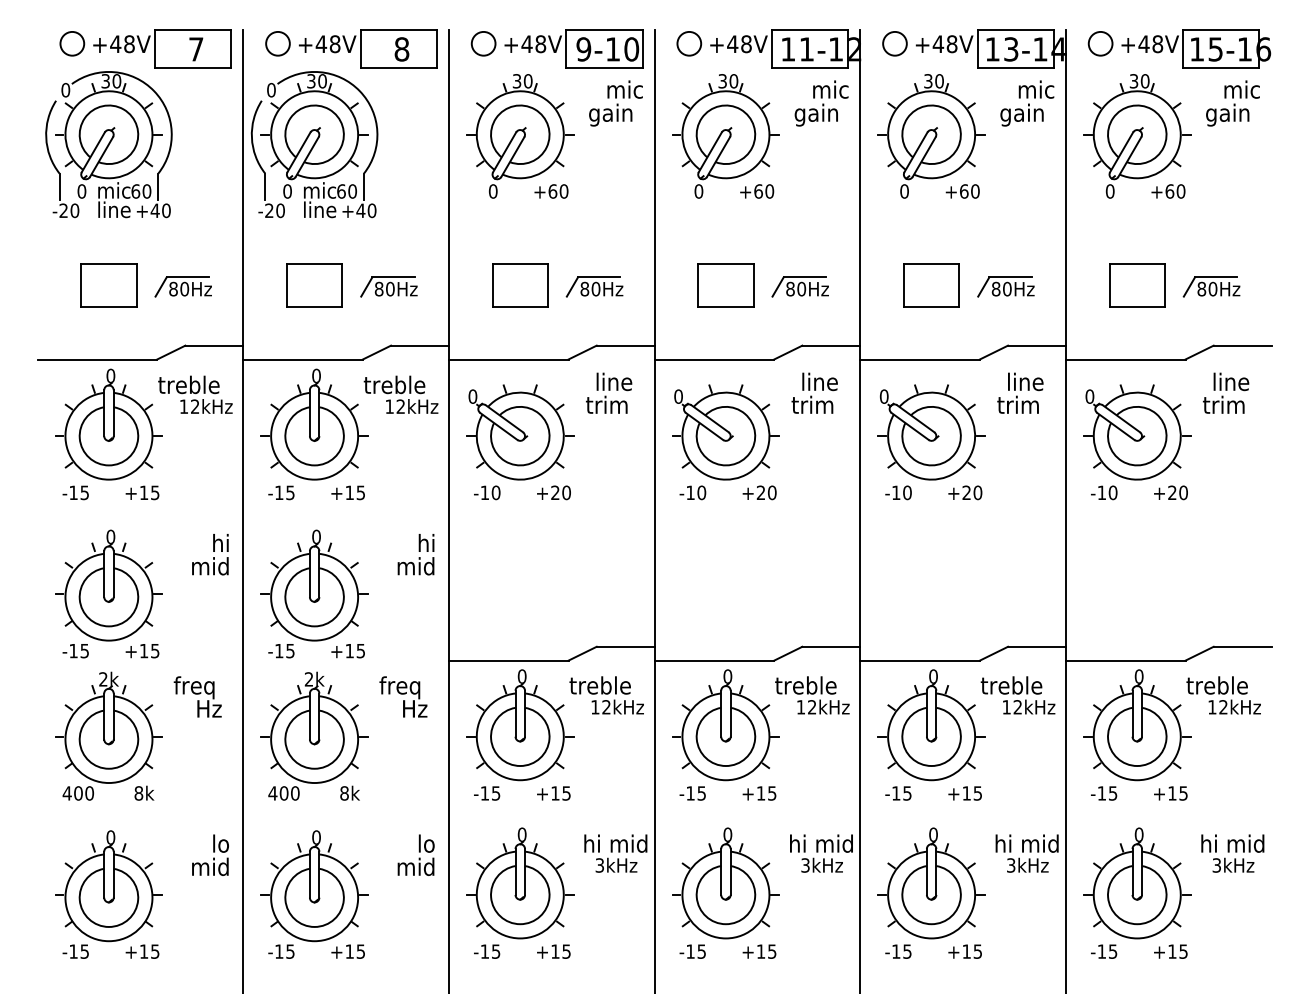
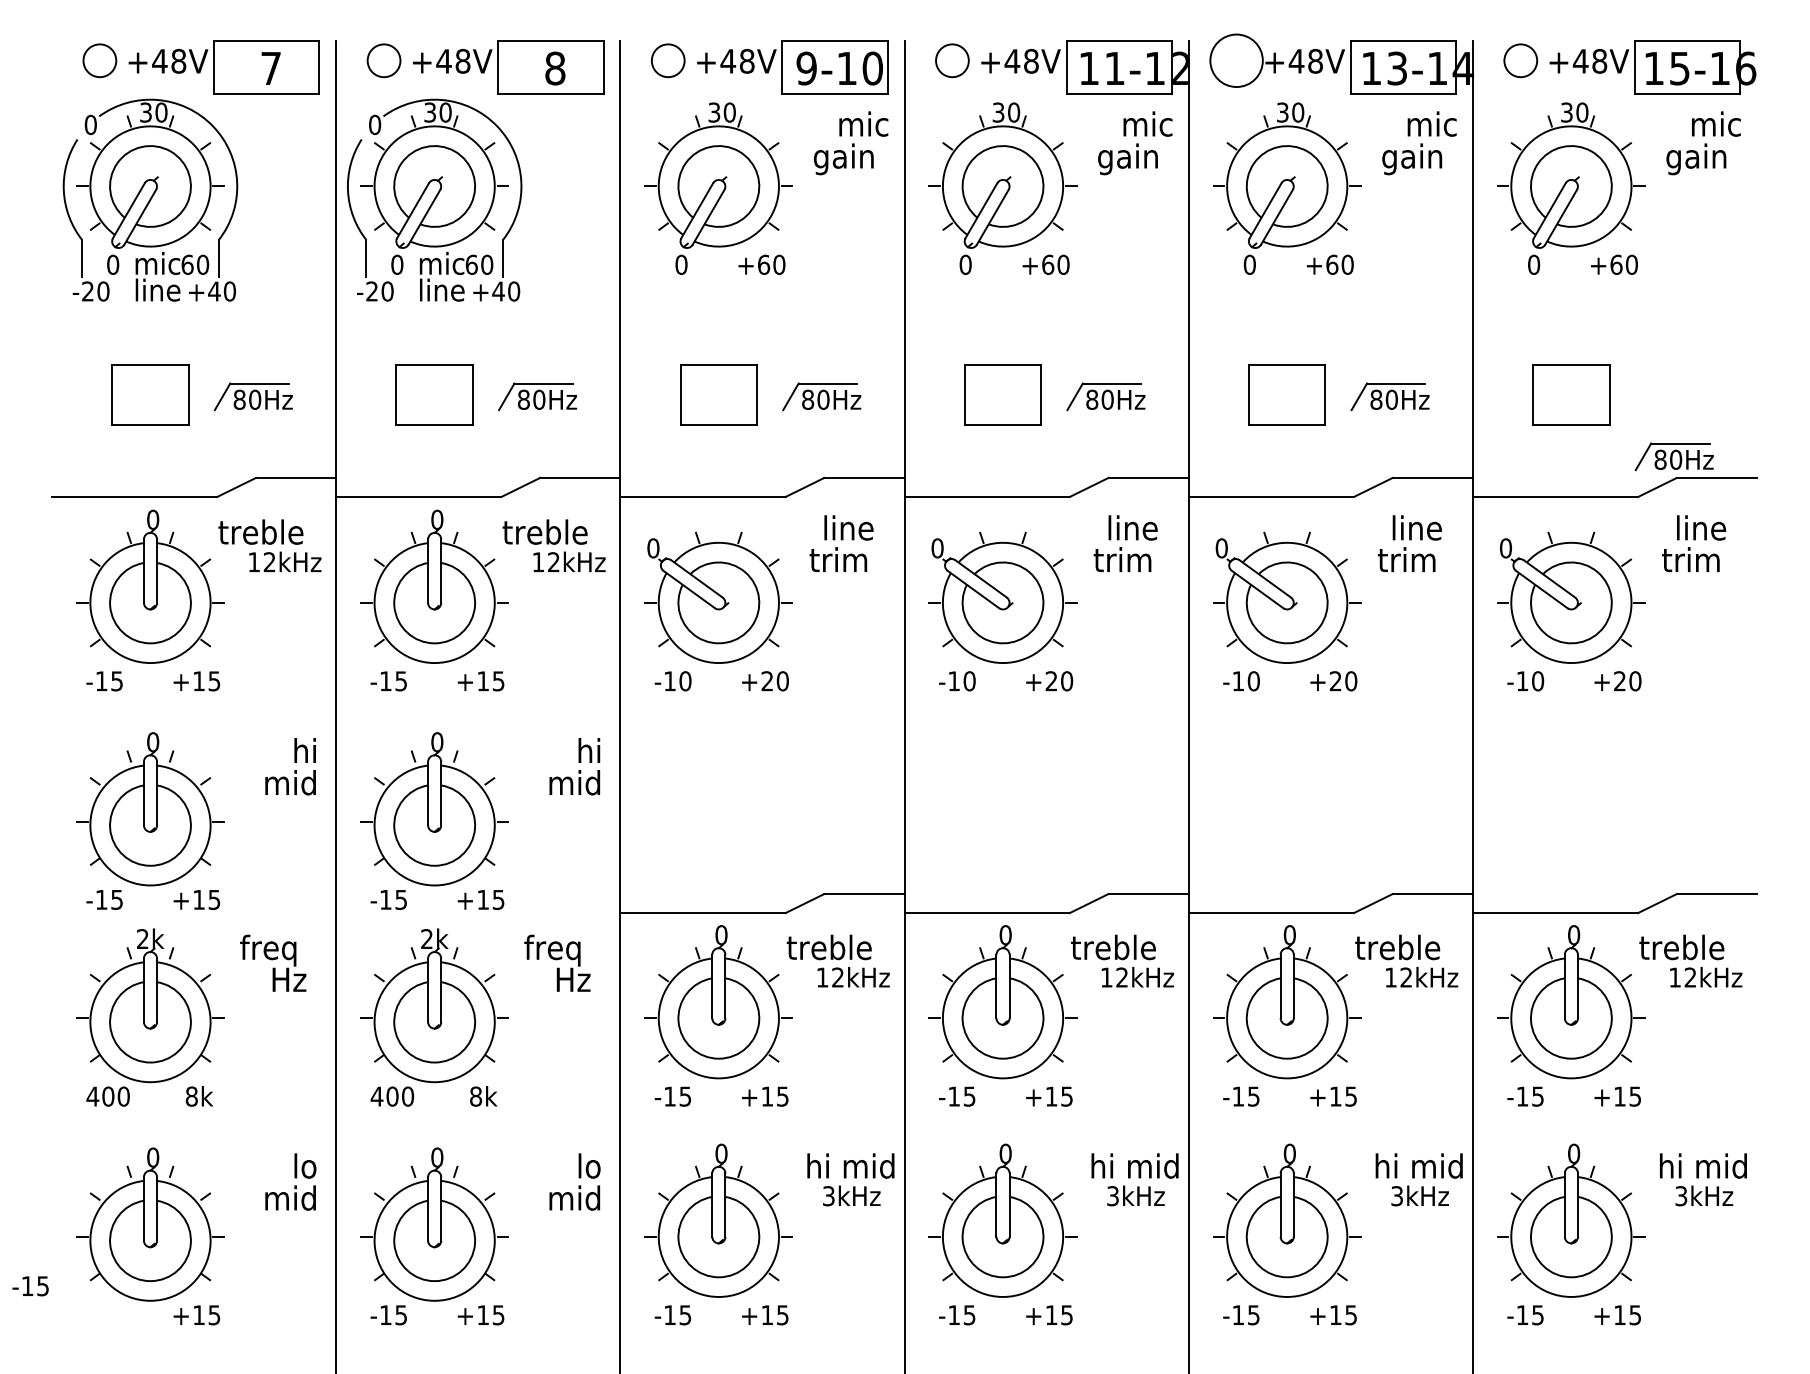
circle: (894, 43) -> (1236, 60), size x1.6
part: (1211, 286) -> (1673, 456), moved
text: (75, 951) -> (30, 1286), moved

